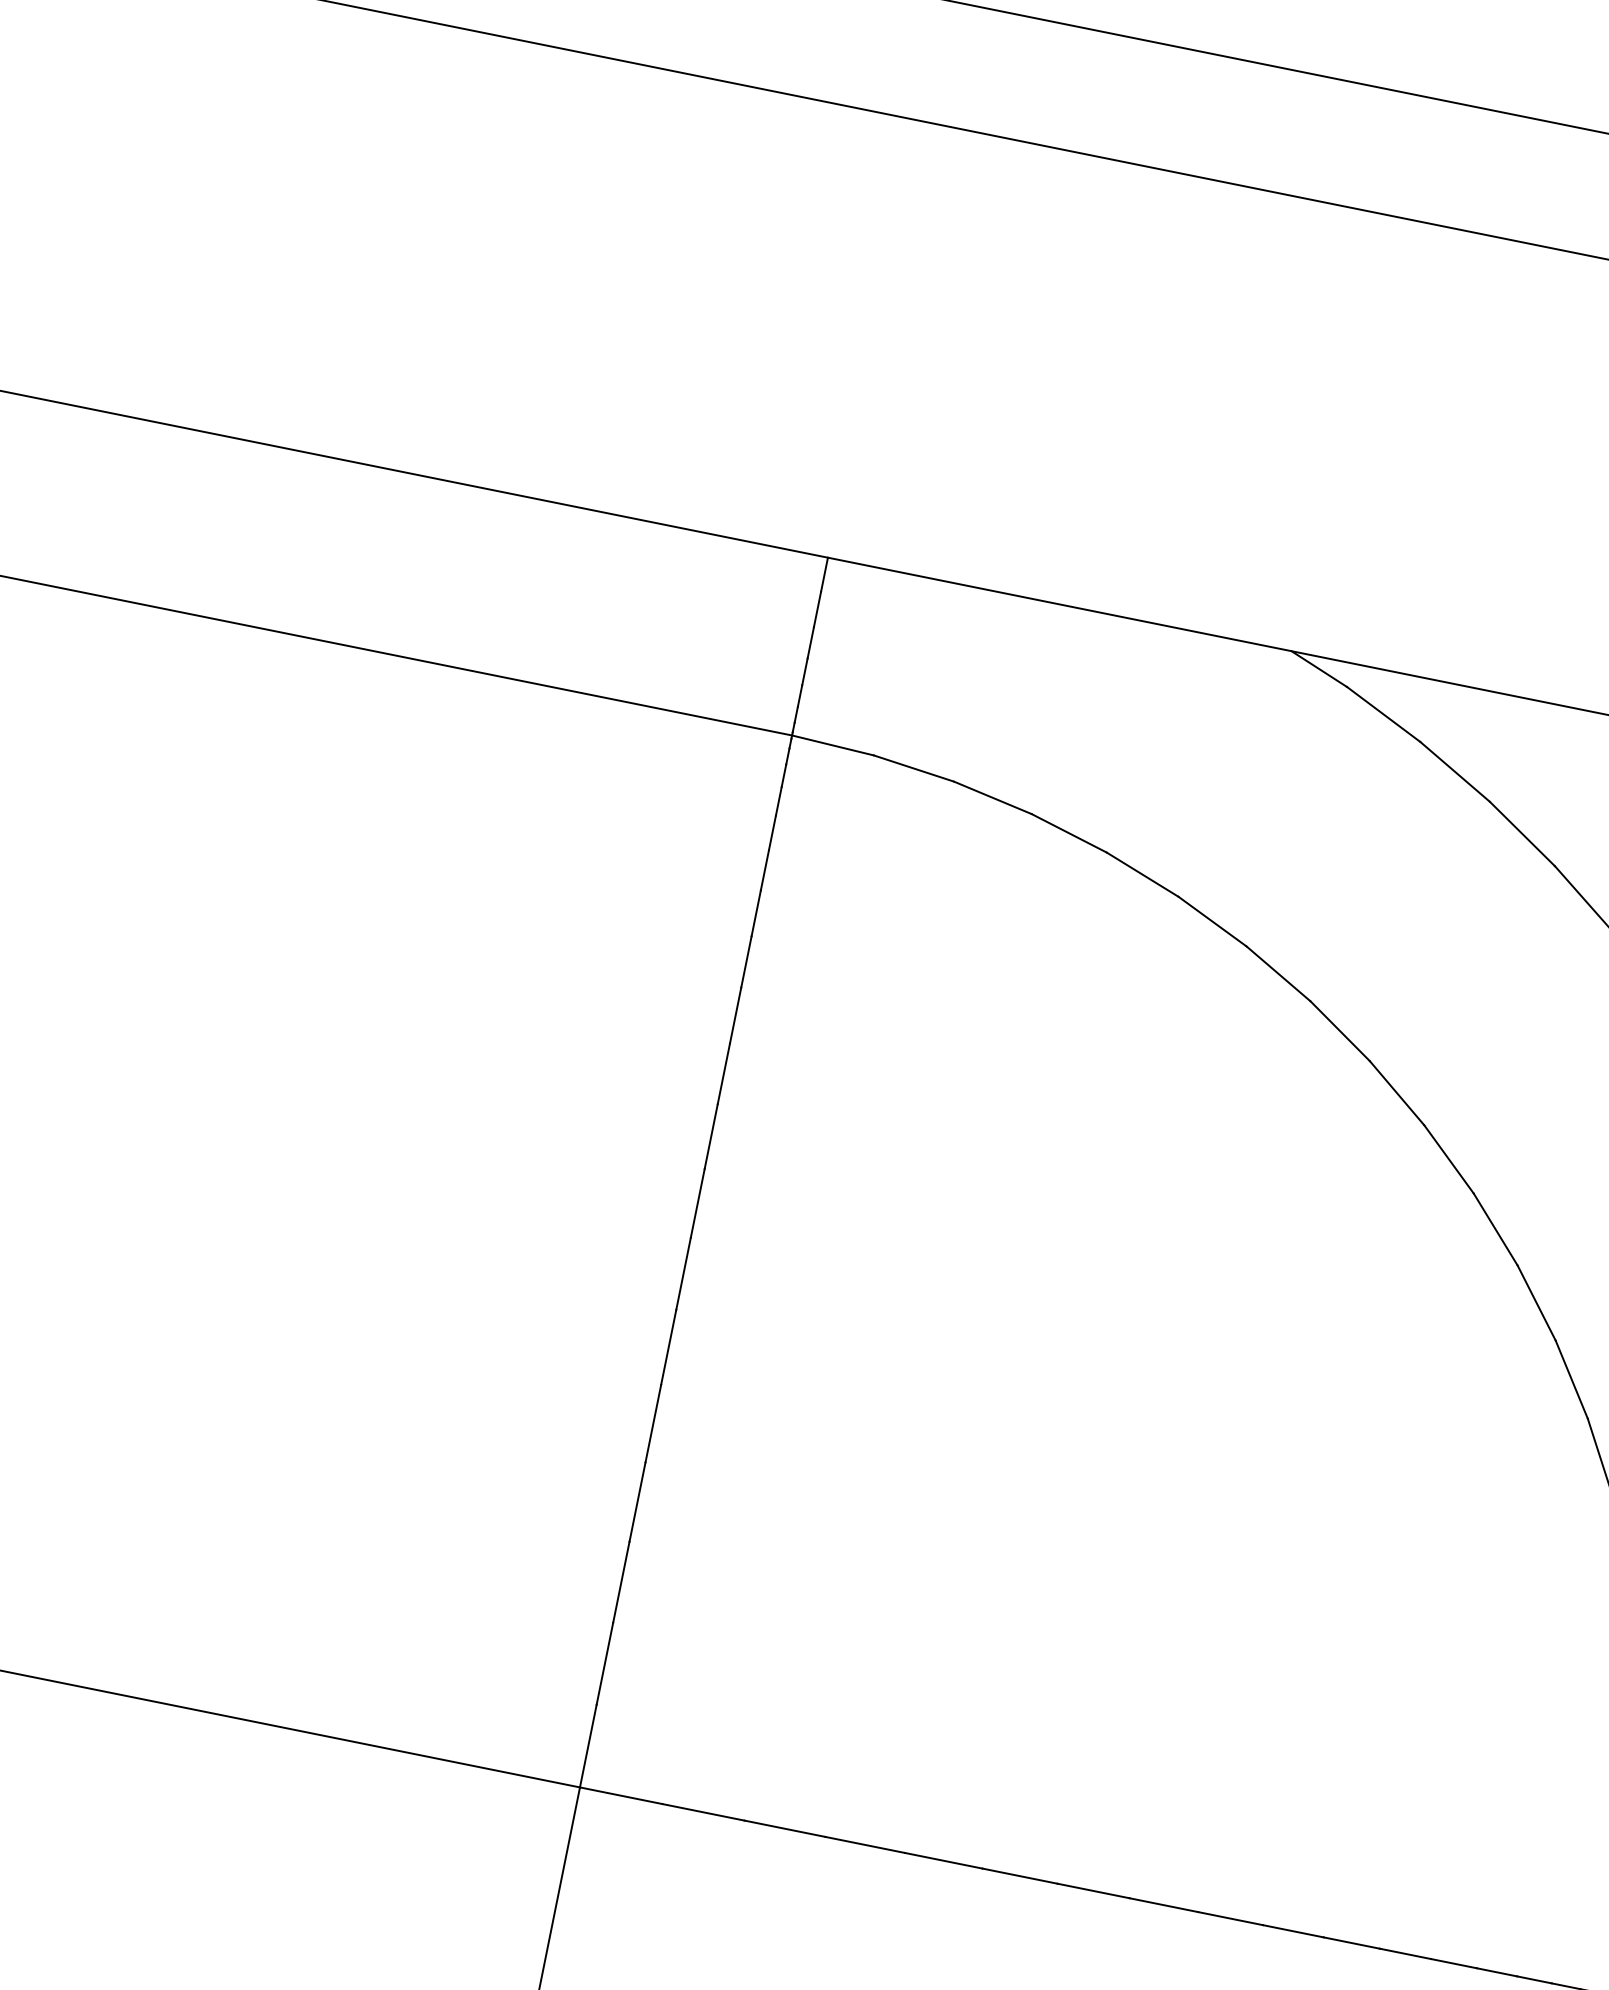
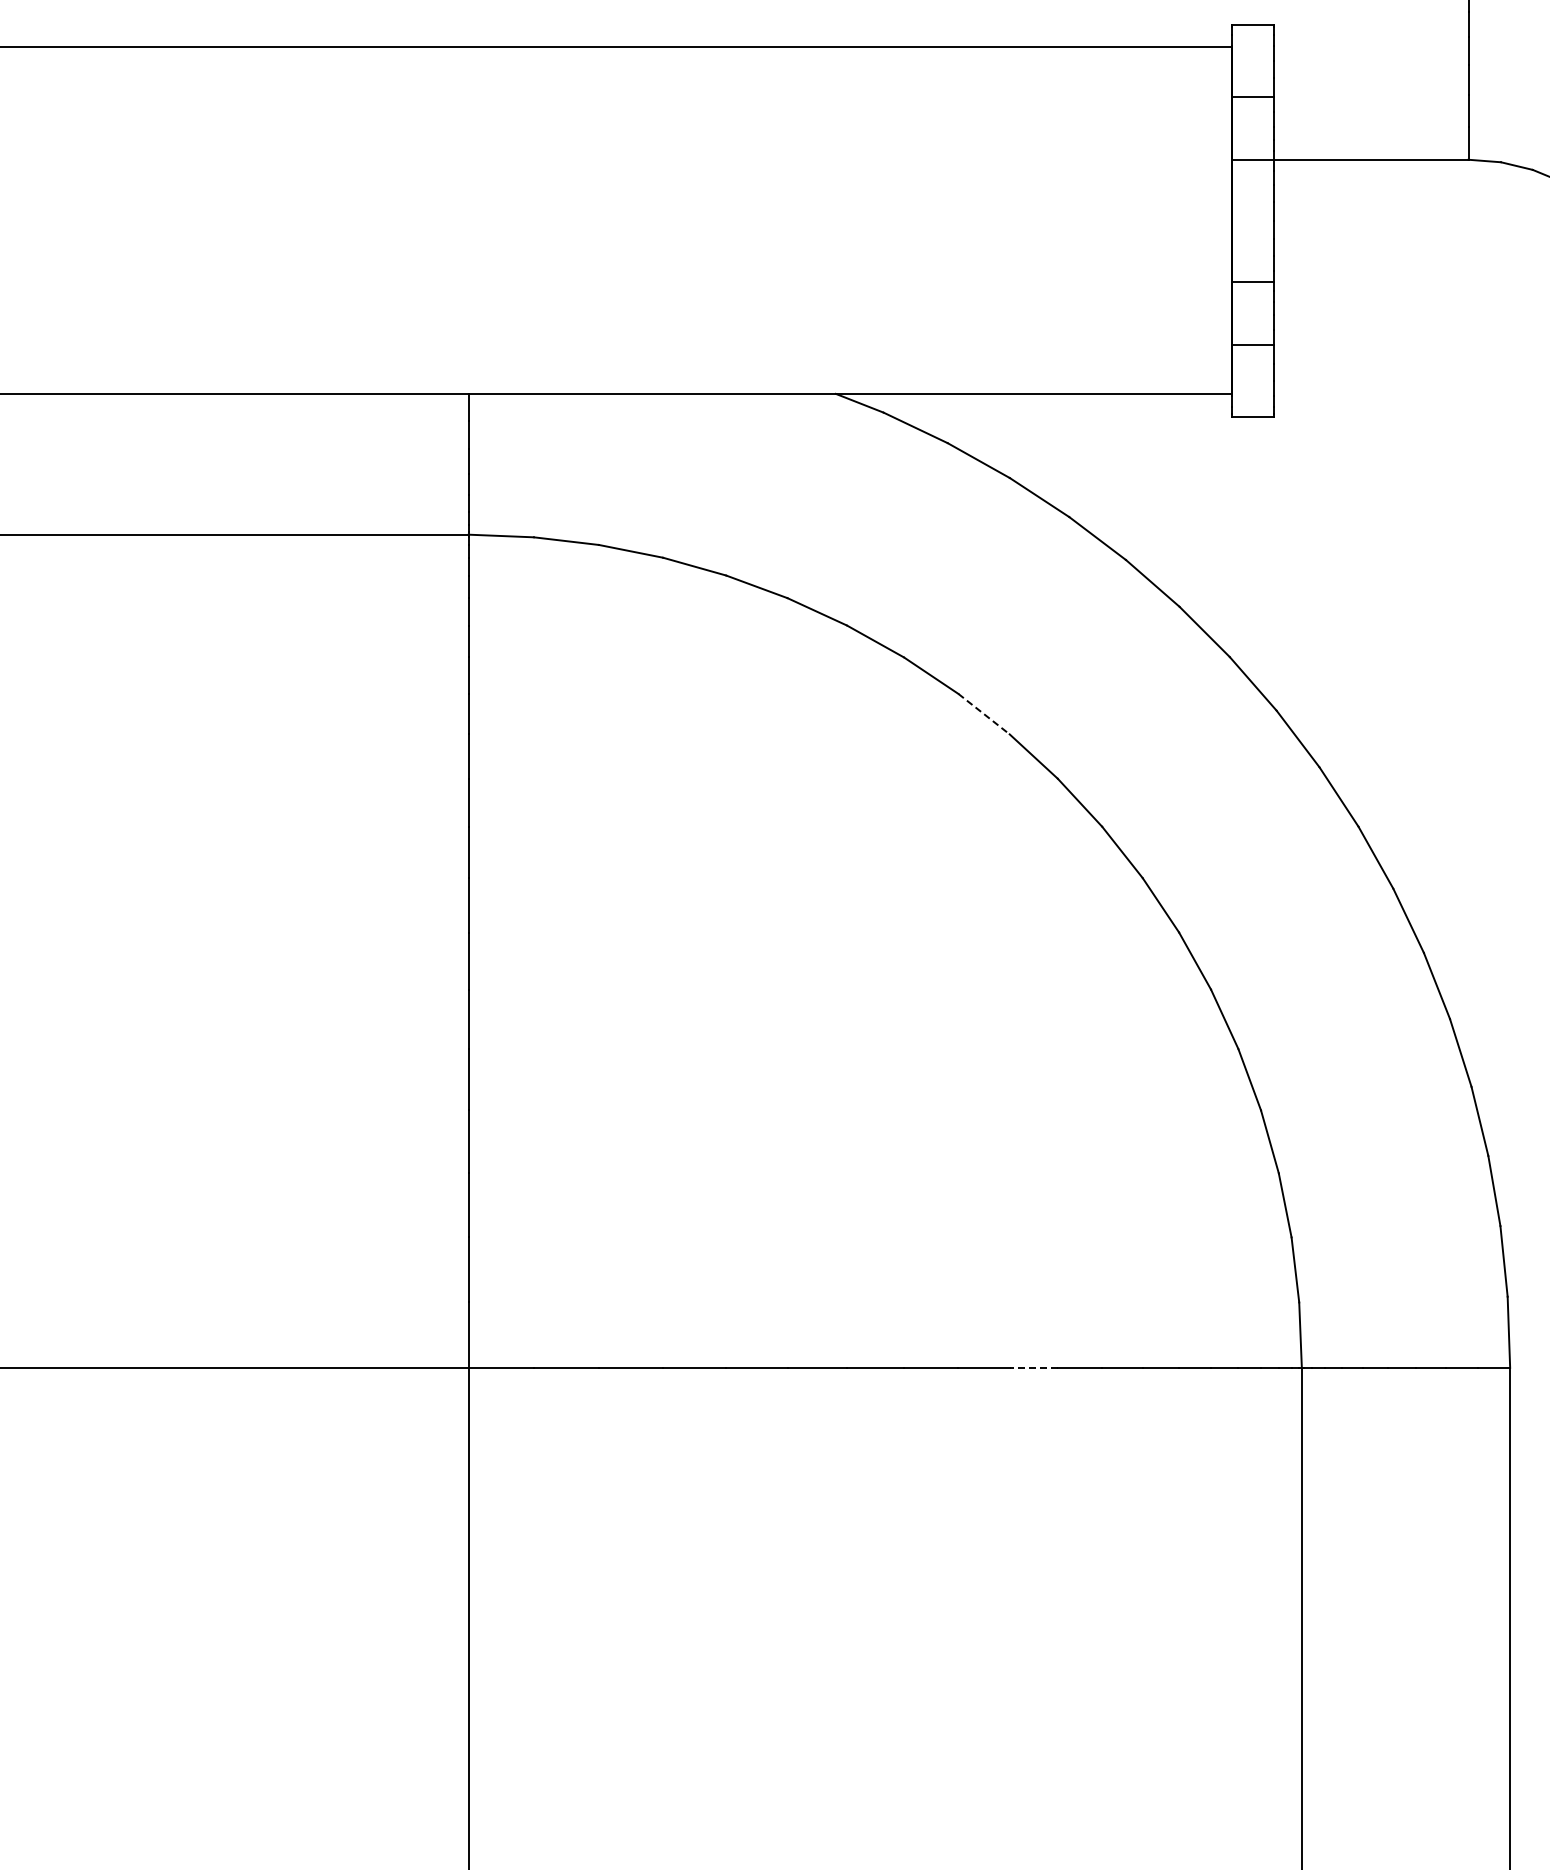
line: (1397, 1093) -> (984, 714), solid -> dashed
line: (1293, 1930) -> (1033, 1367), solid -> dashed

